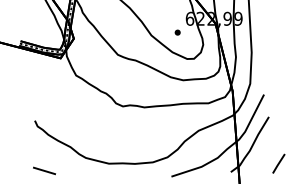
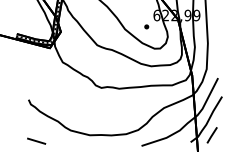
line: (278, 163) -> (211, 135), moved

